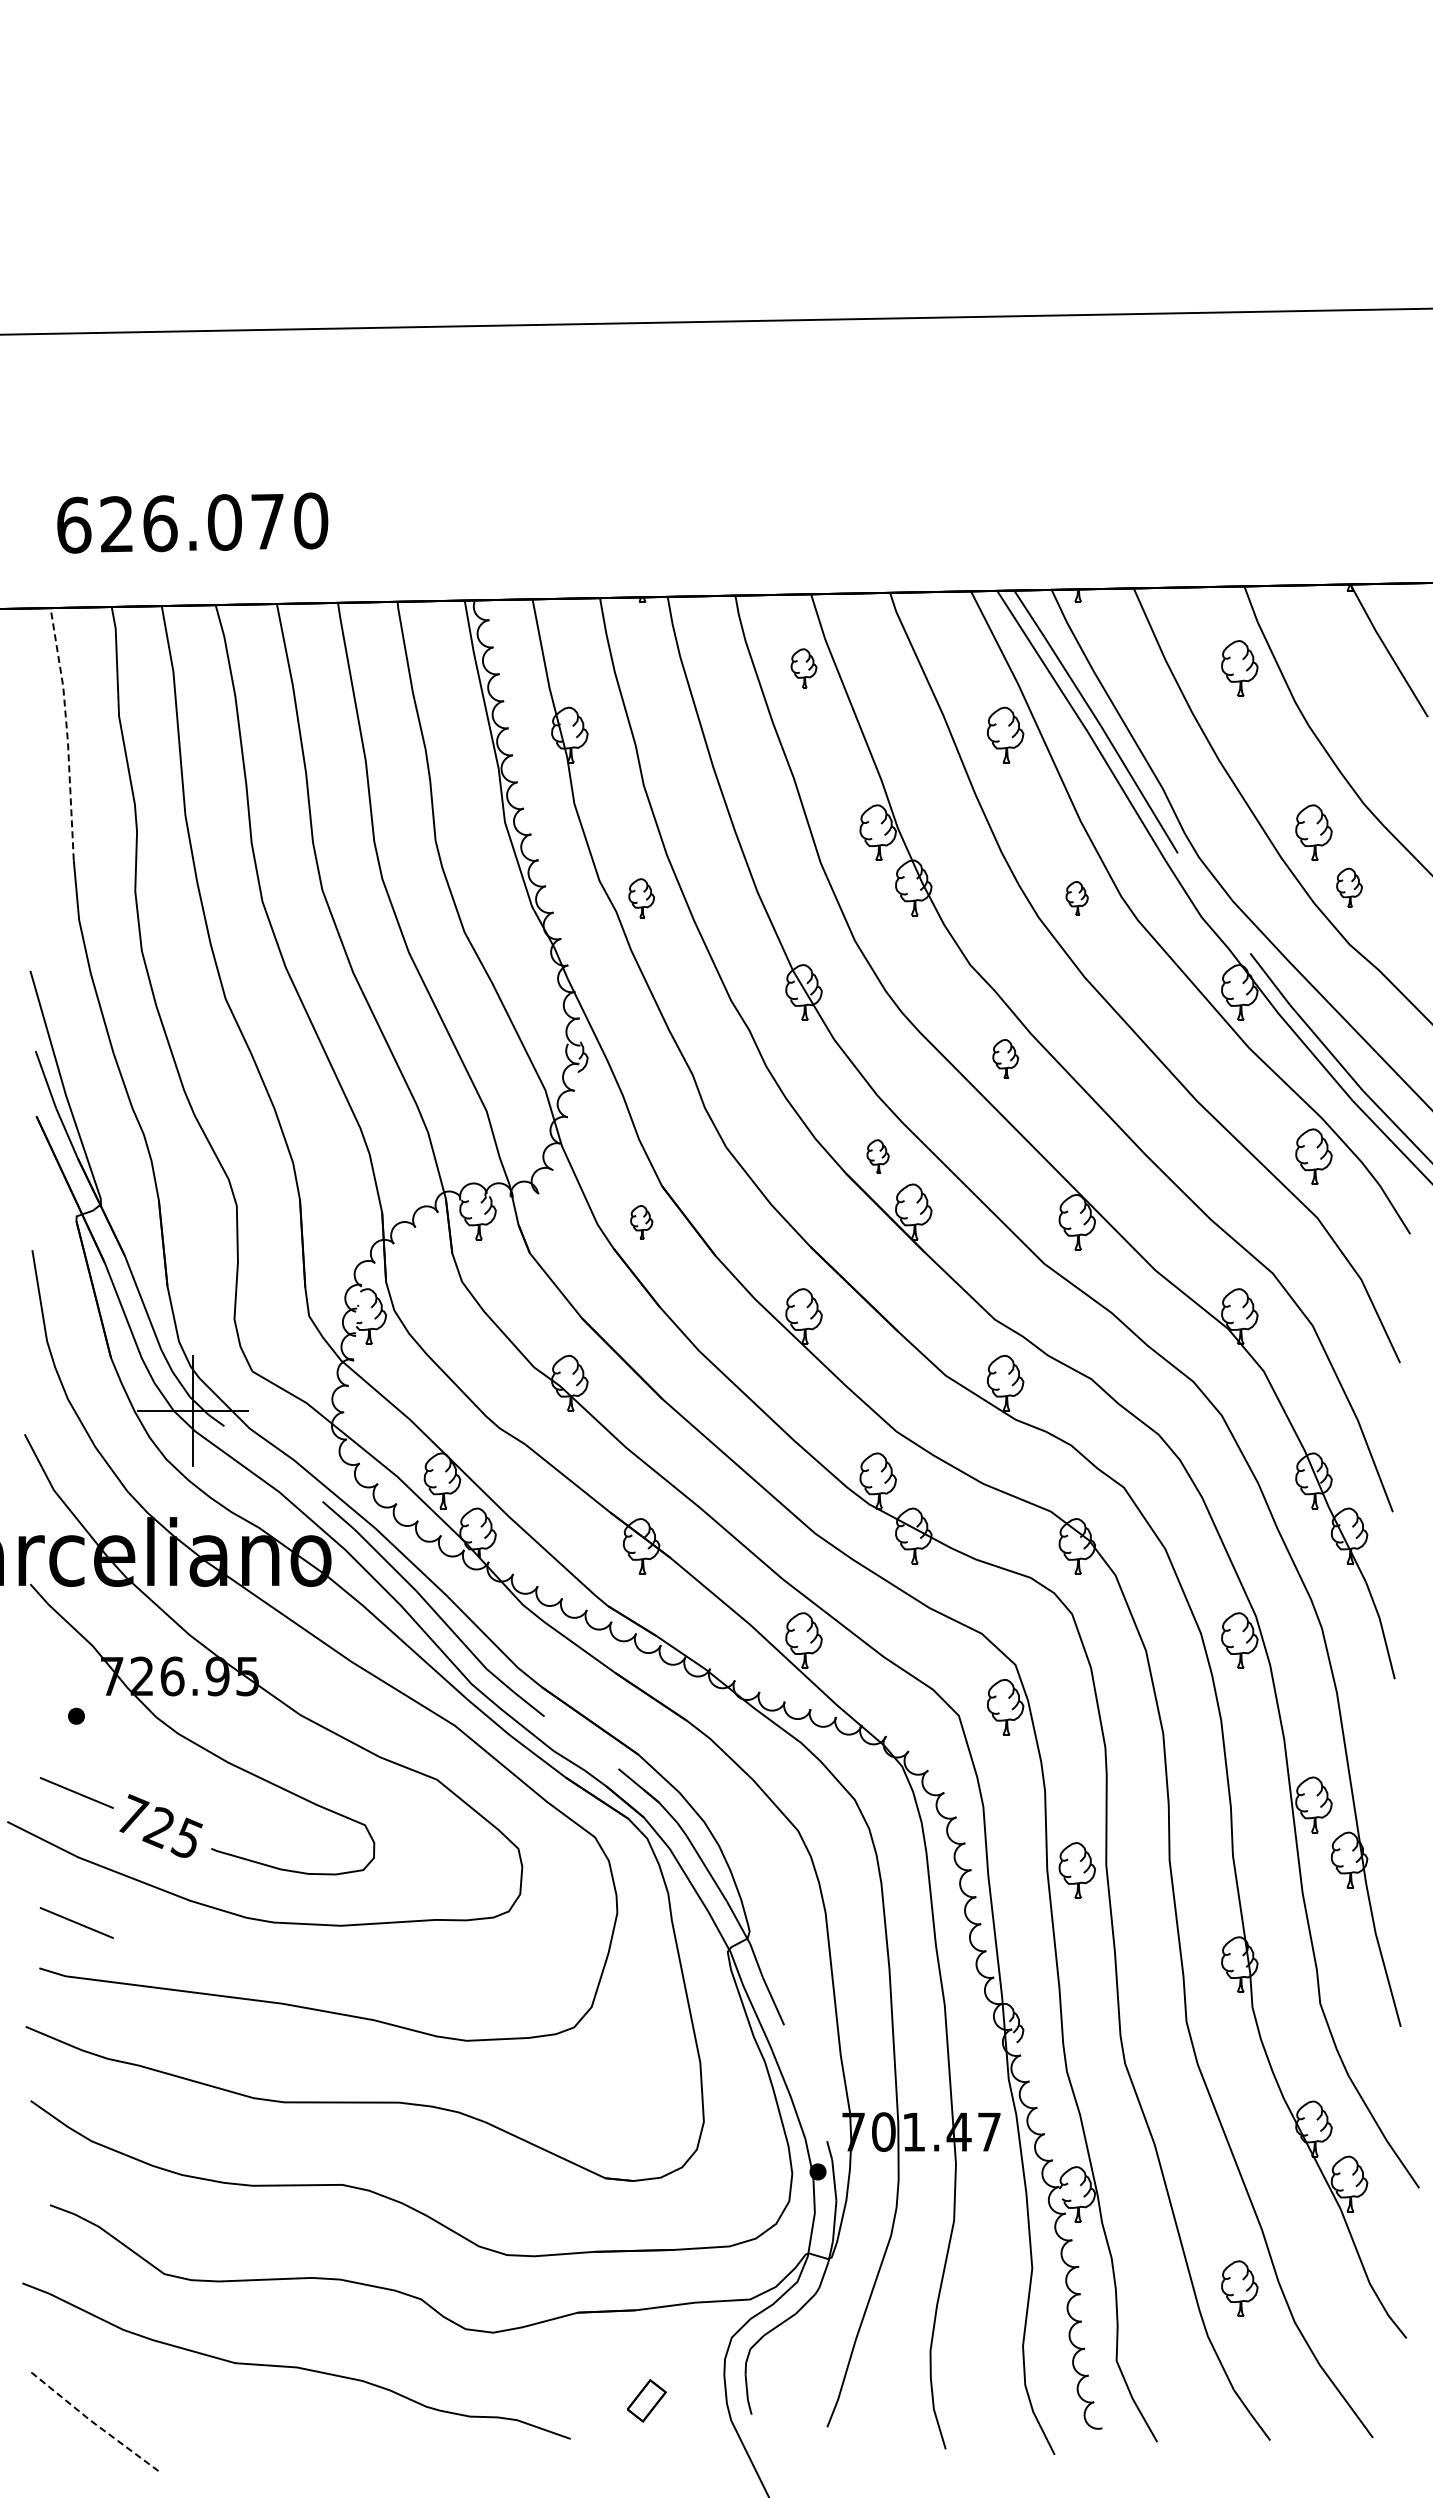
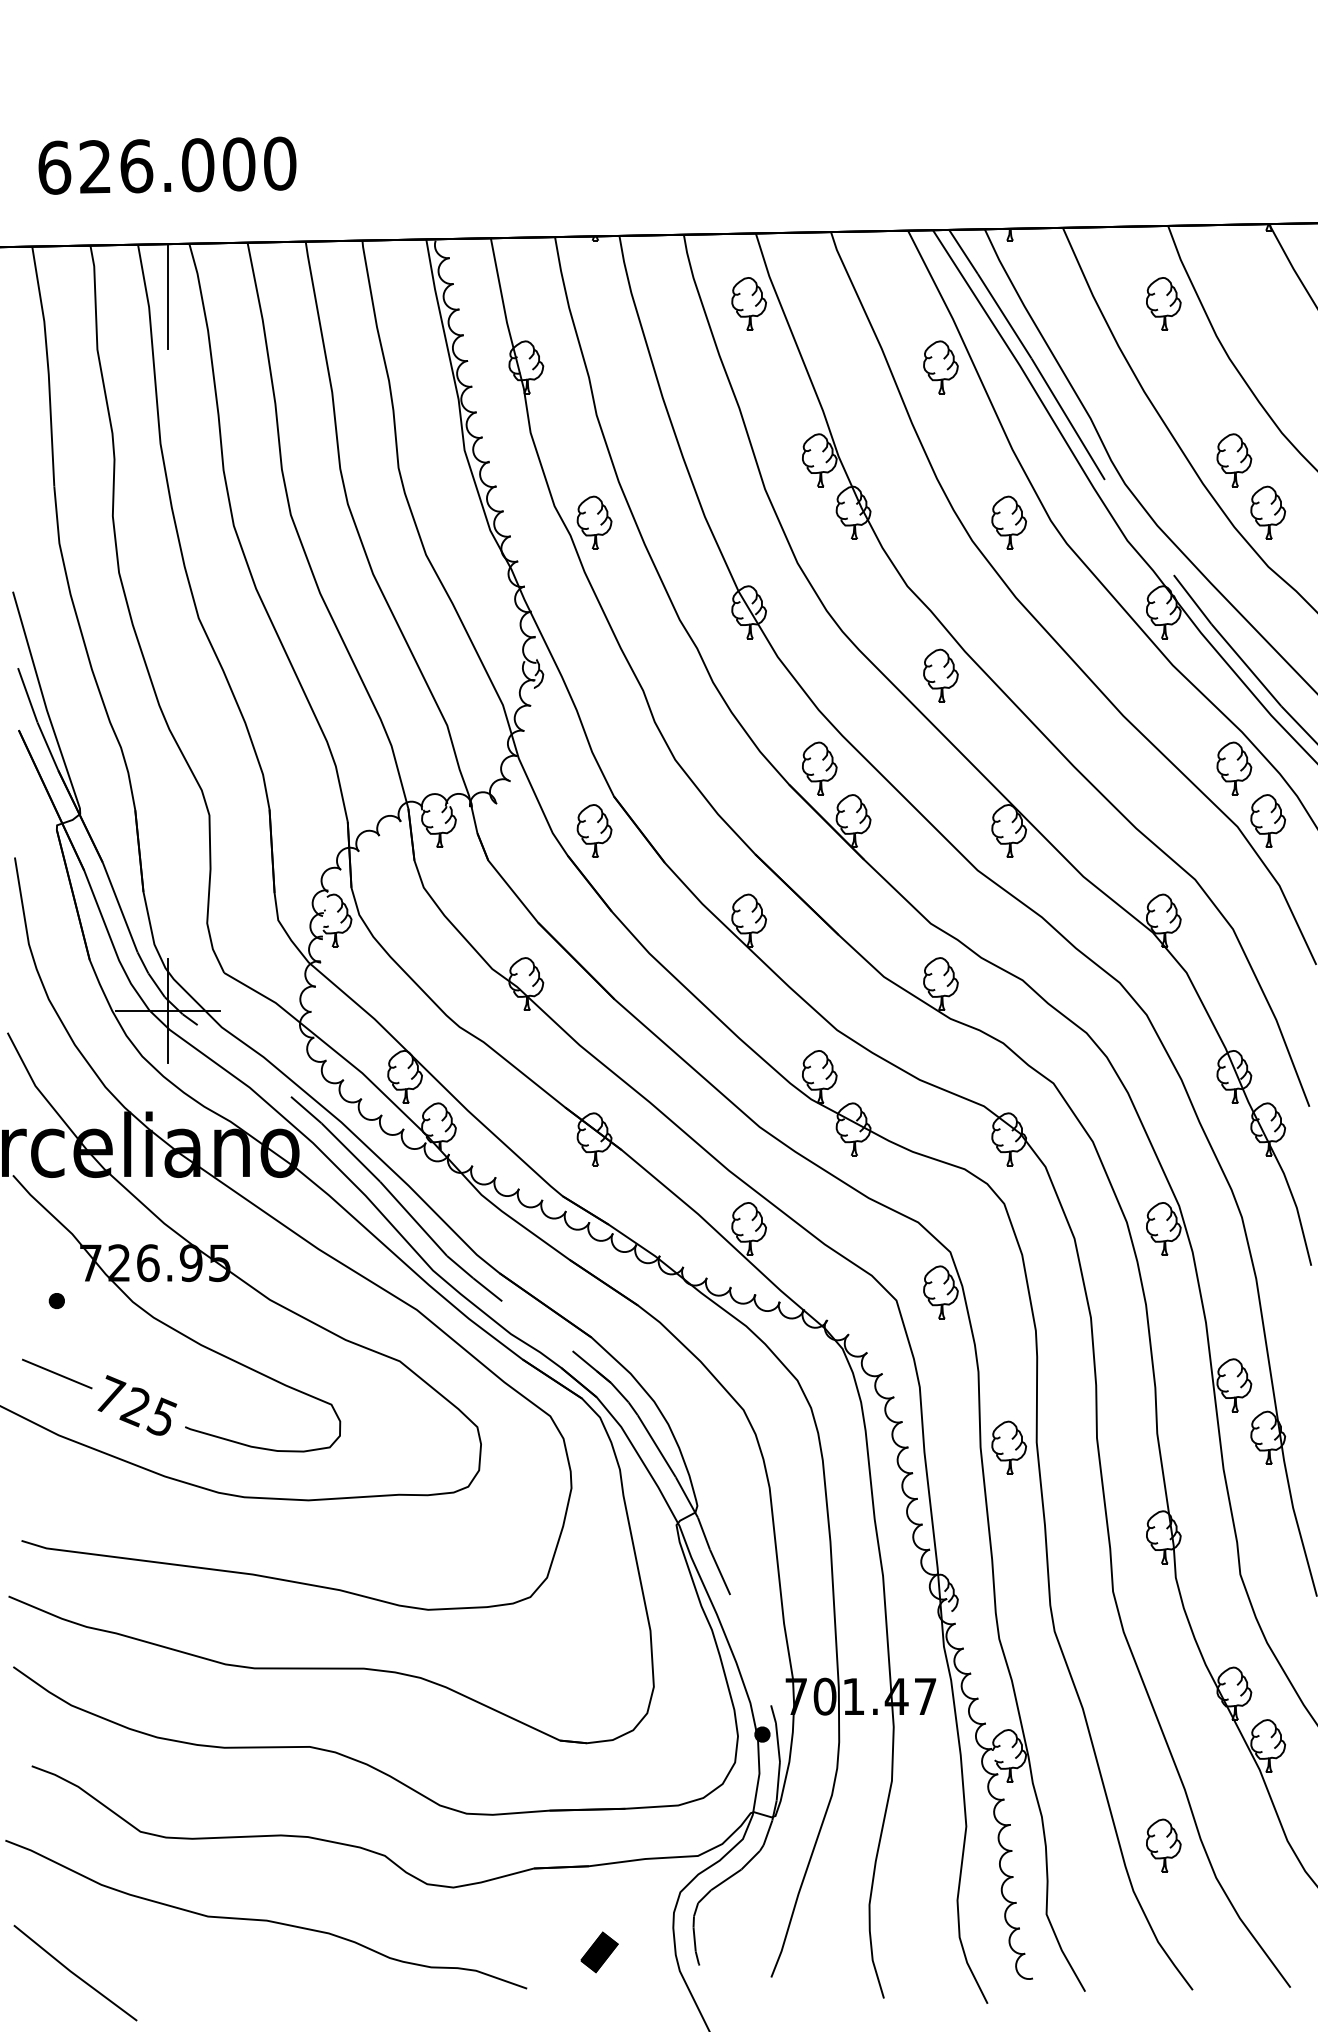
text: (268, 521) -> (239, 164), 626.070 -> 626.000
line: (193, 660) -> (168, 296), added
part: (803, 668) -> (748, 304), size x1.43
line: (67, 733) -> (48, 365), dashed -> solid
part: (1349, 887) -> (1268, 512), size x1.43
part: (641, 898) -> (594, 522), size x1.43
part: (1076, 898) -> (1008, 522), size x1.67
part: (1005, 1058) -> (940, 675), size x1.43
part: (877, 1156) -> (819, 768), size x1.67
part: (1349, 1211) -> (1268, 820), added
part: (641, 1222) -> (594, 831), size x1.67
line: (76, 1922) -> (56, 1497), removed
fill: (646, 2400) -> (599, 1952), added
line: (94, 2423) -> (74, 1973), dashed -> solid

